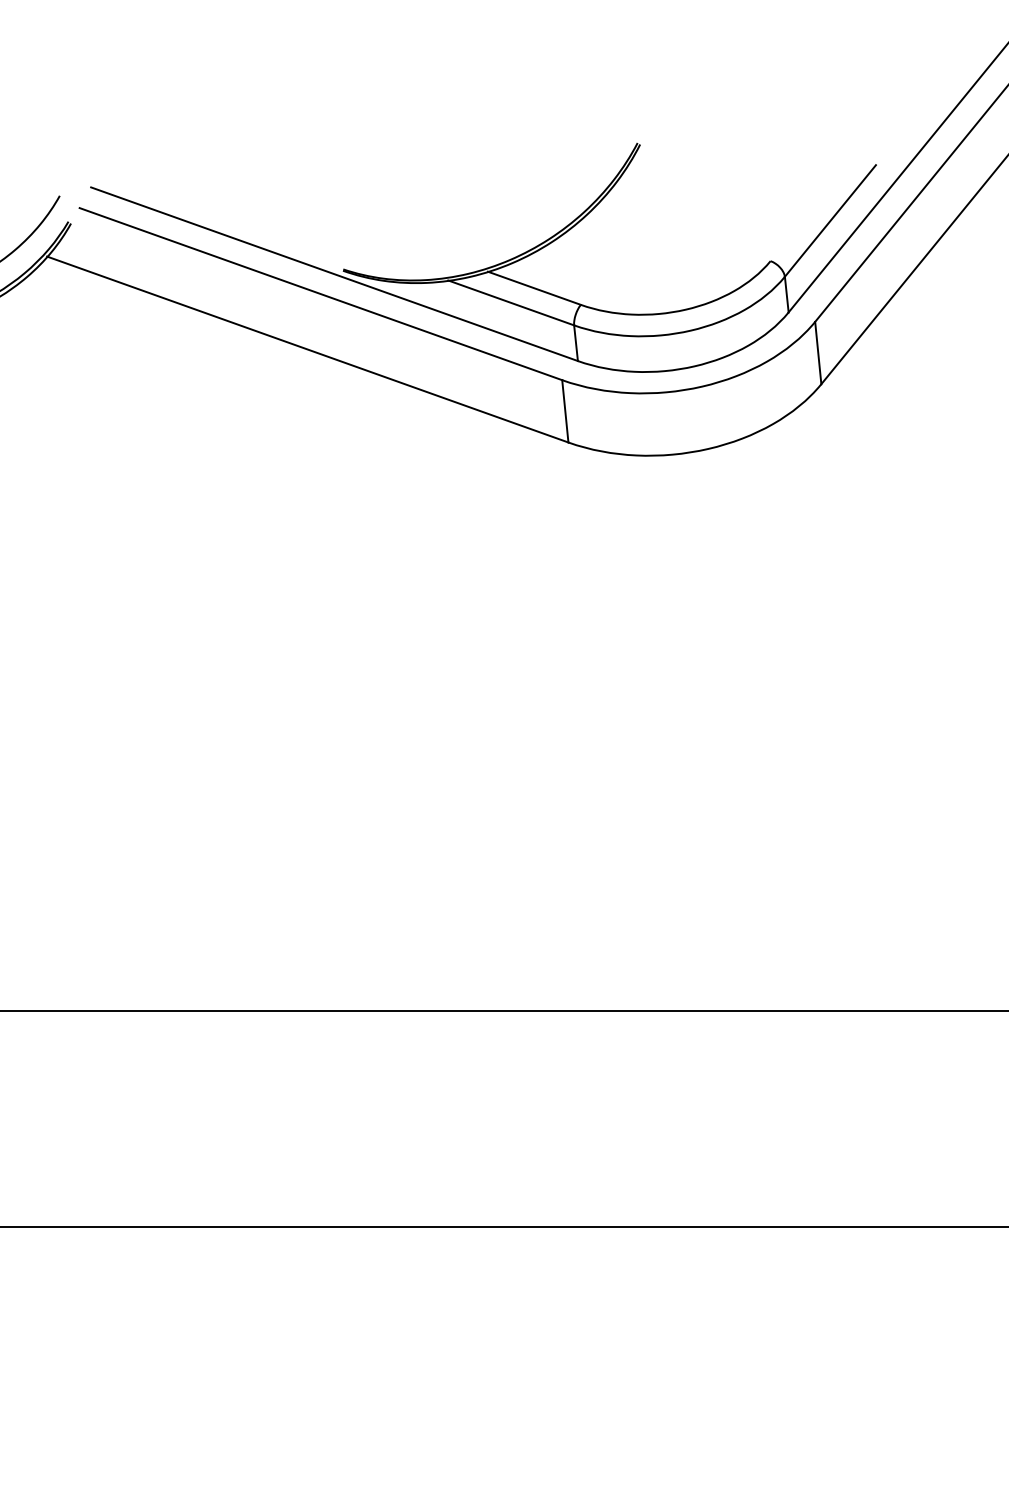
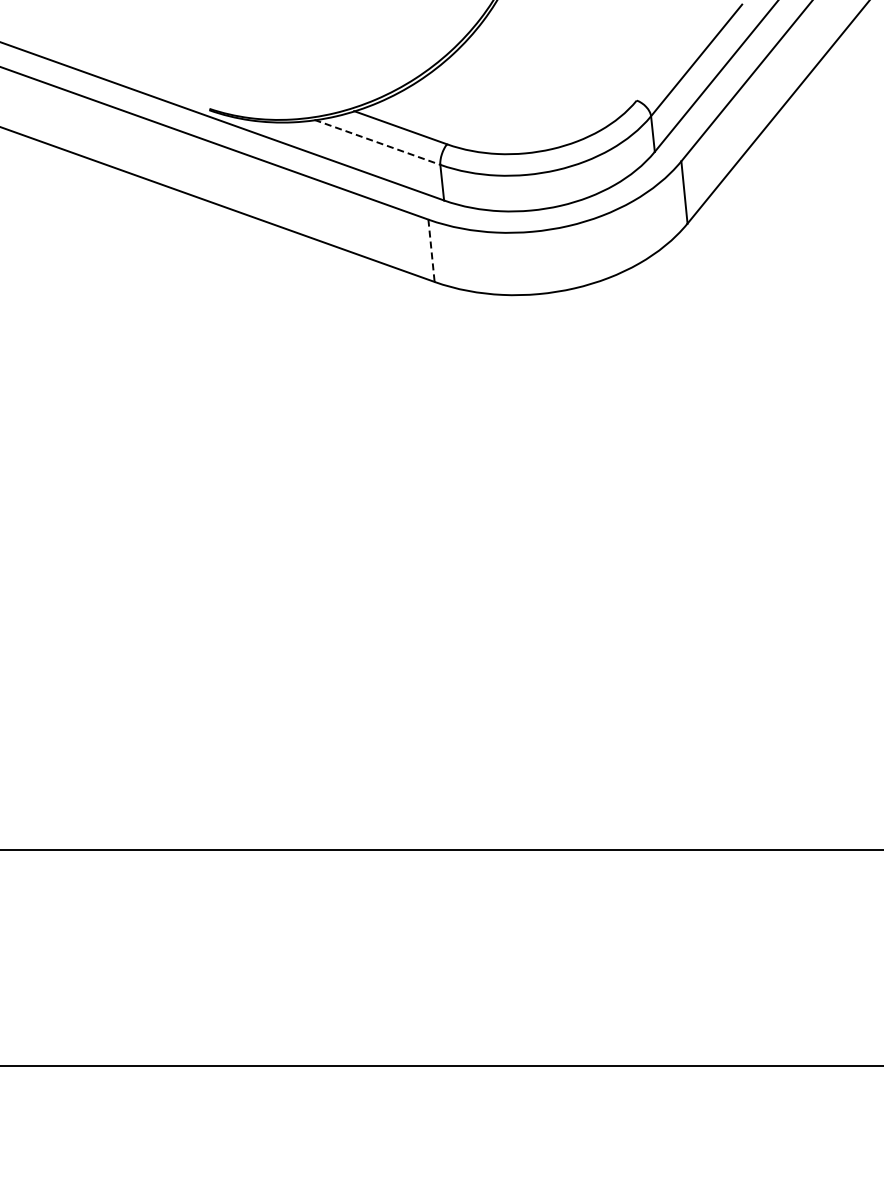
line: (511, 302) -> (377, 141), solid -> dashed
line: (565, 411) -> (431, 250), solid -> dashed

